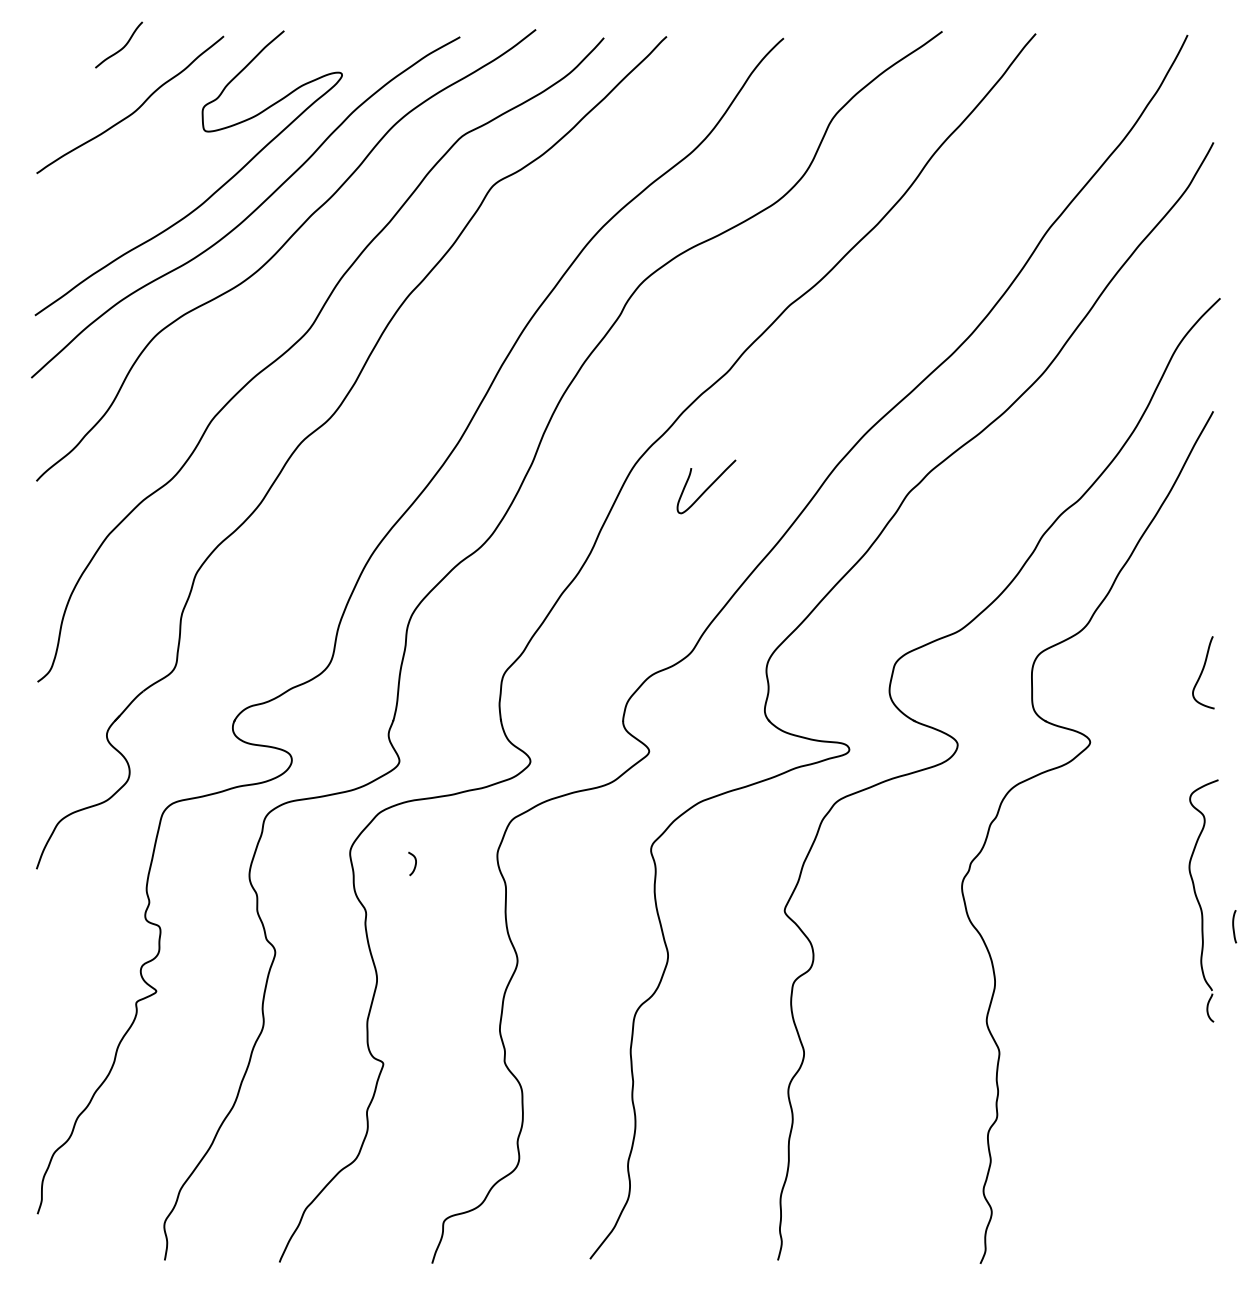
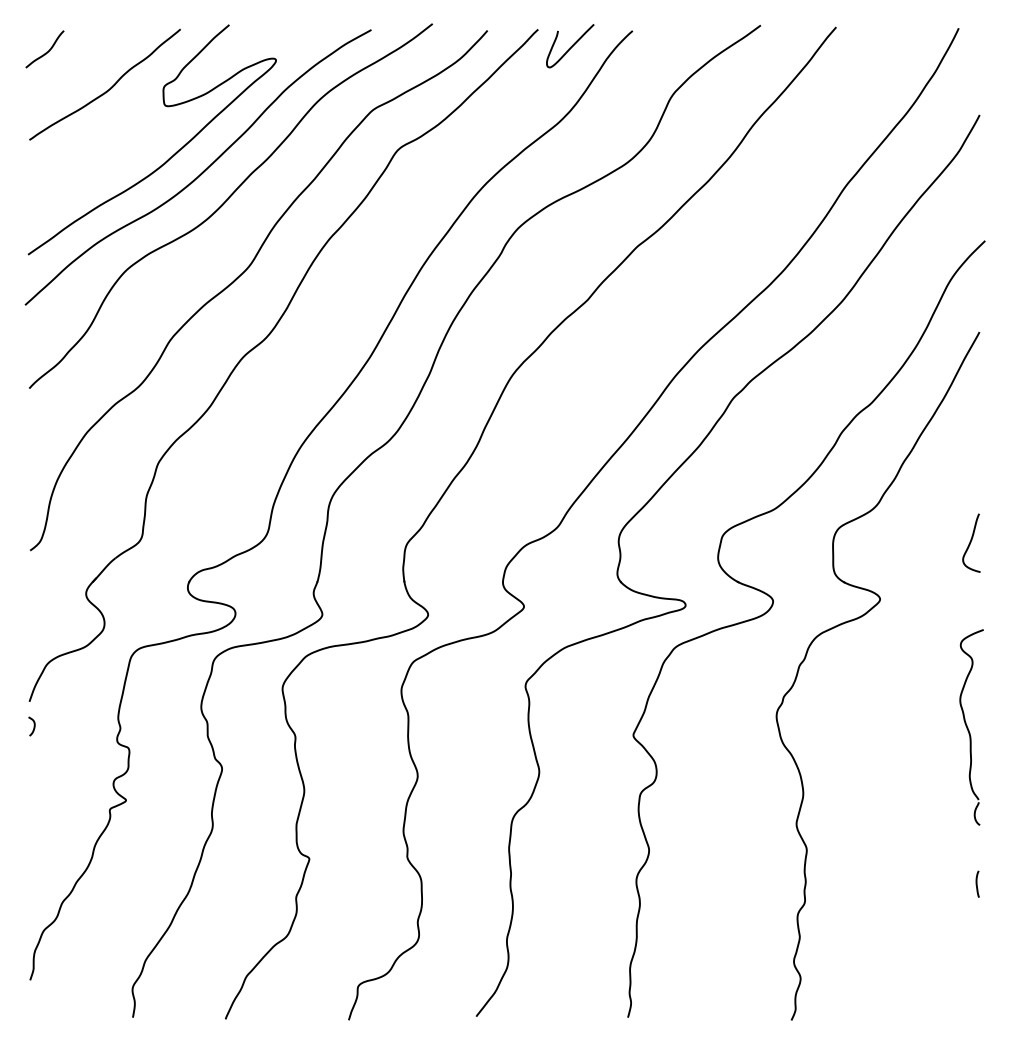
curve: (119, 48) -> (45, 52), moved
curve: (706, 487) -> (570, 46), moved
curve: (414, 863) -> (33, 726), moved
curve: (1234, 925) -> (977, 883), moved

